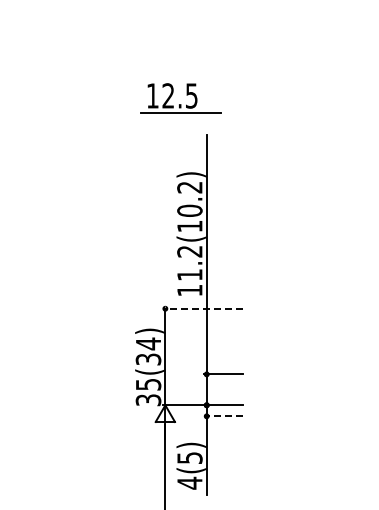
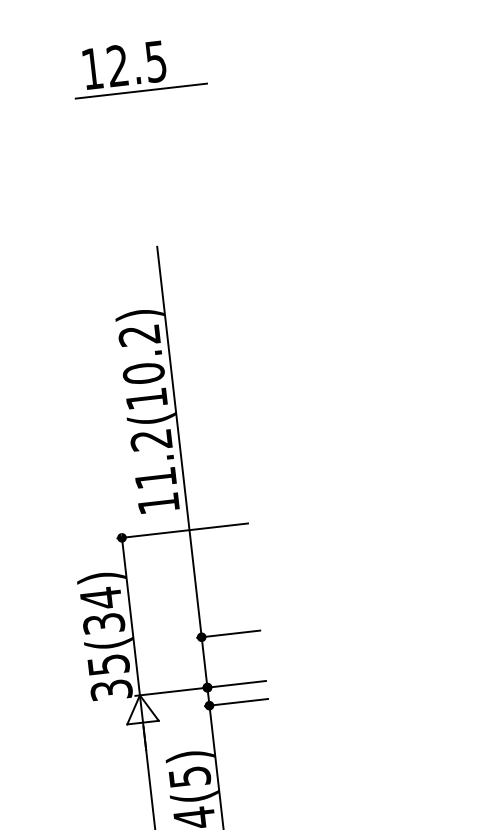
part: (180, 98) -> (138, 67), moved
line: (202, 308) -> (182, 530), dashed -> solid
line: (222, 416) -> (235, 703), dashed -> solid

